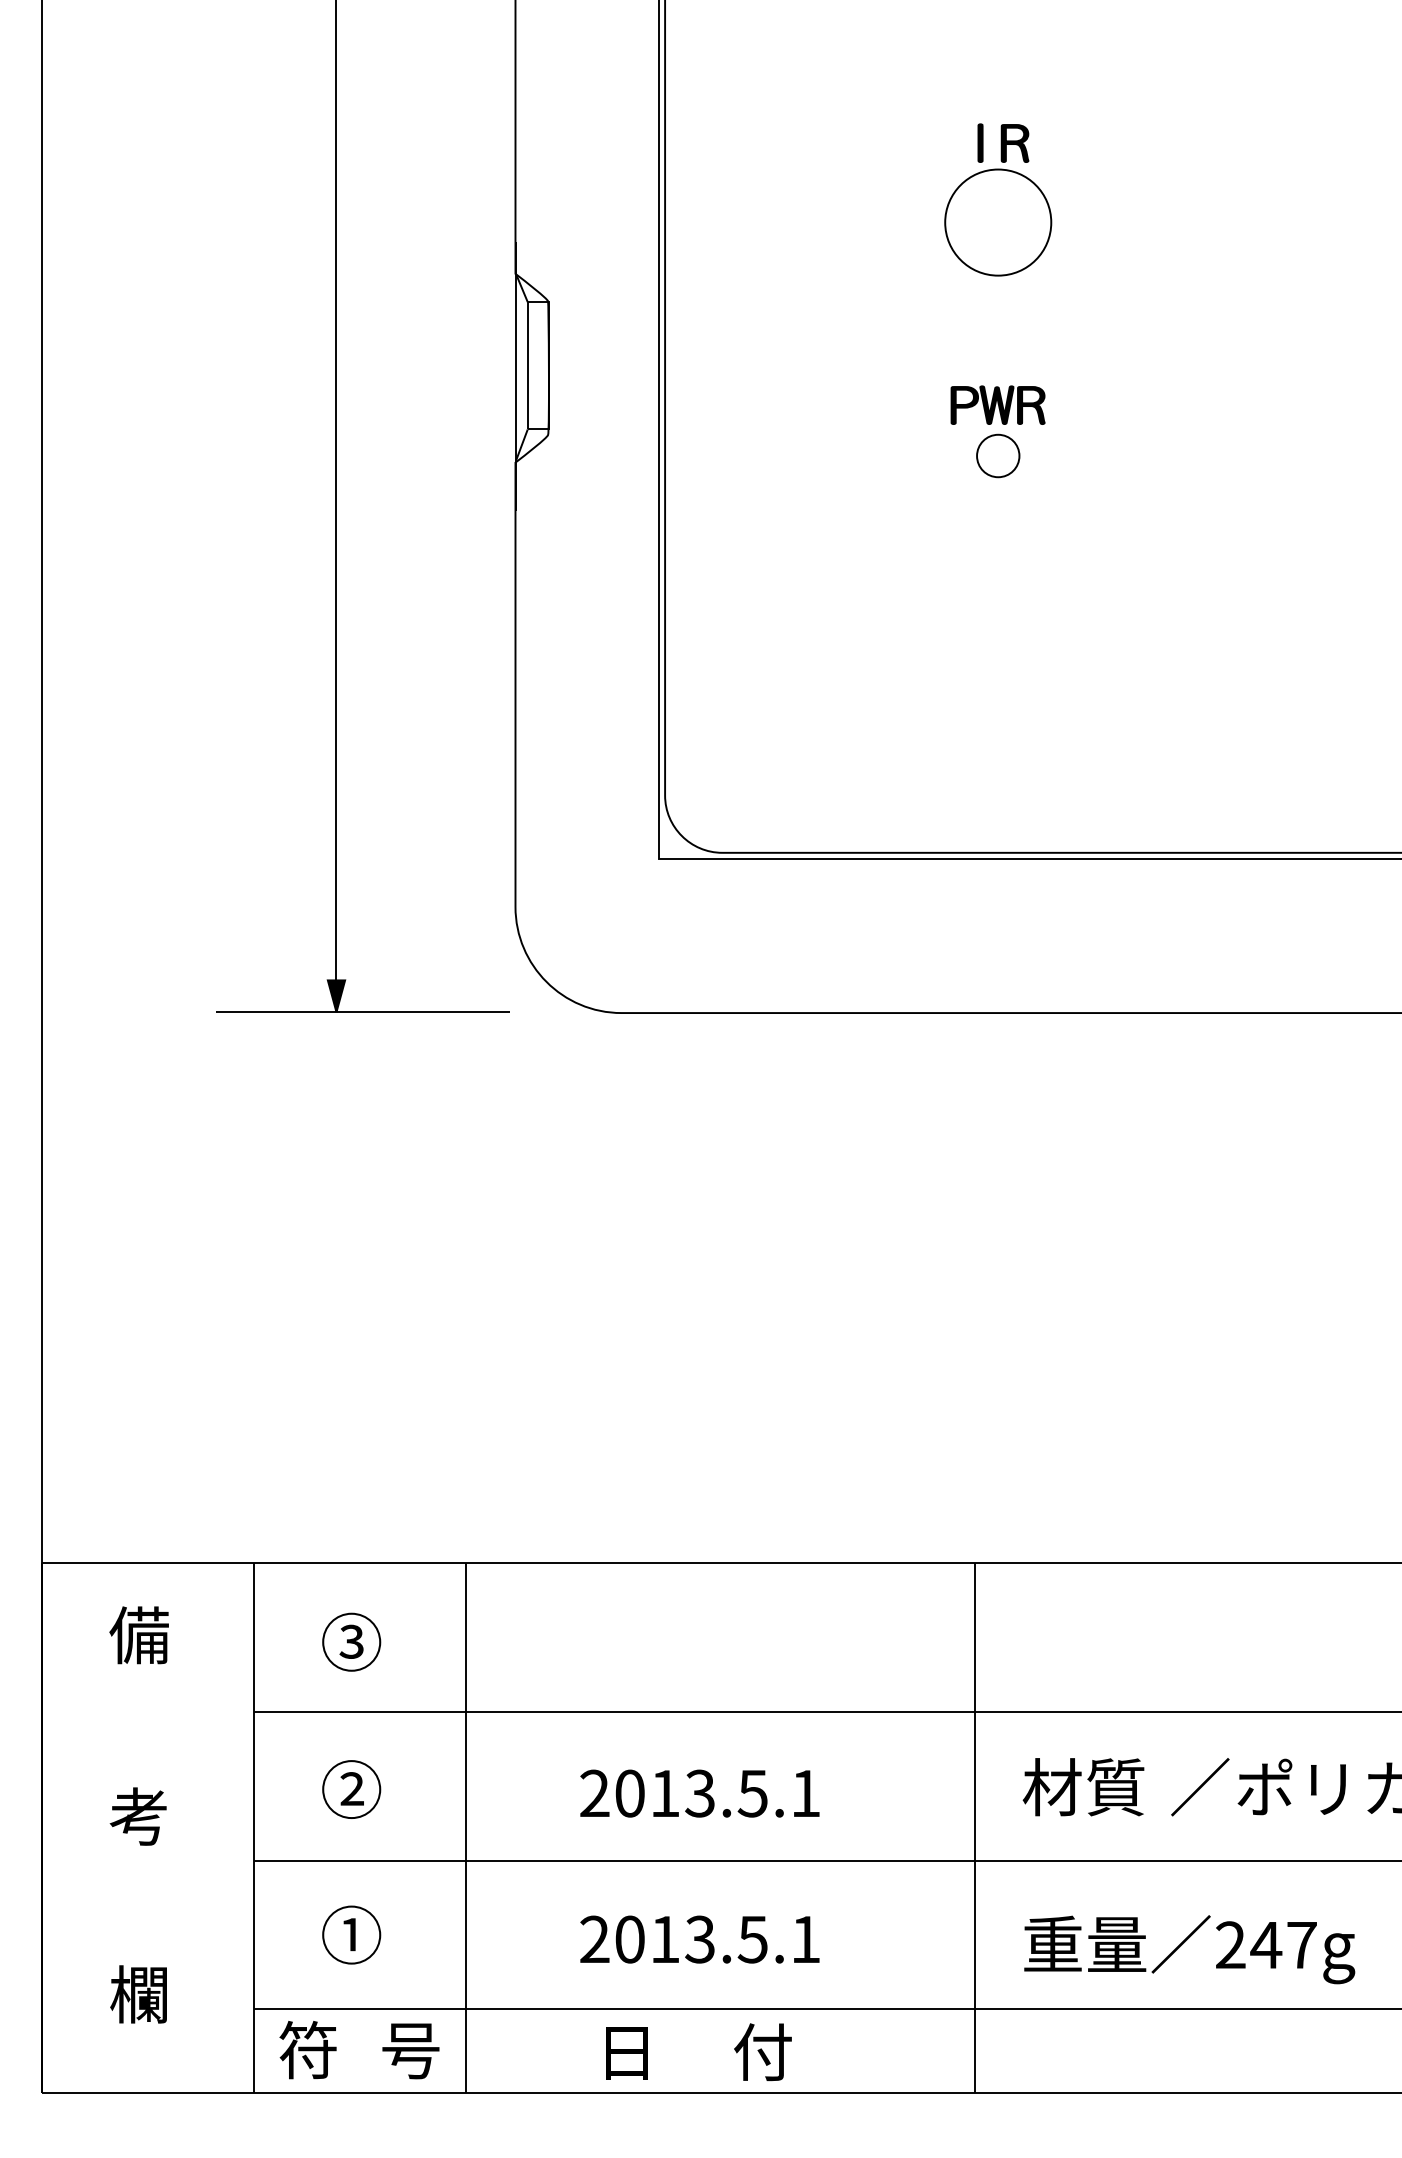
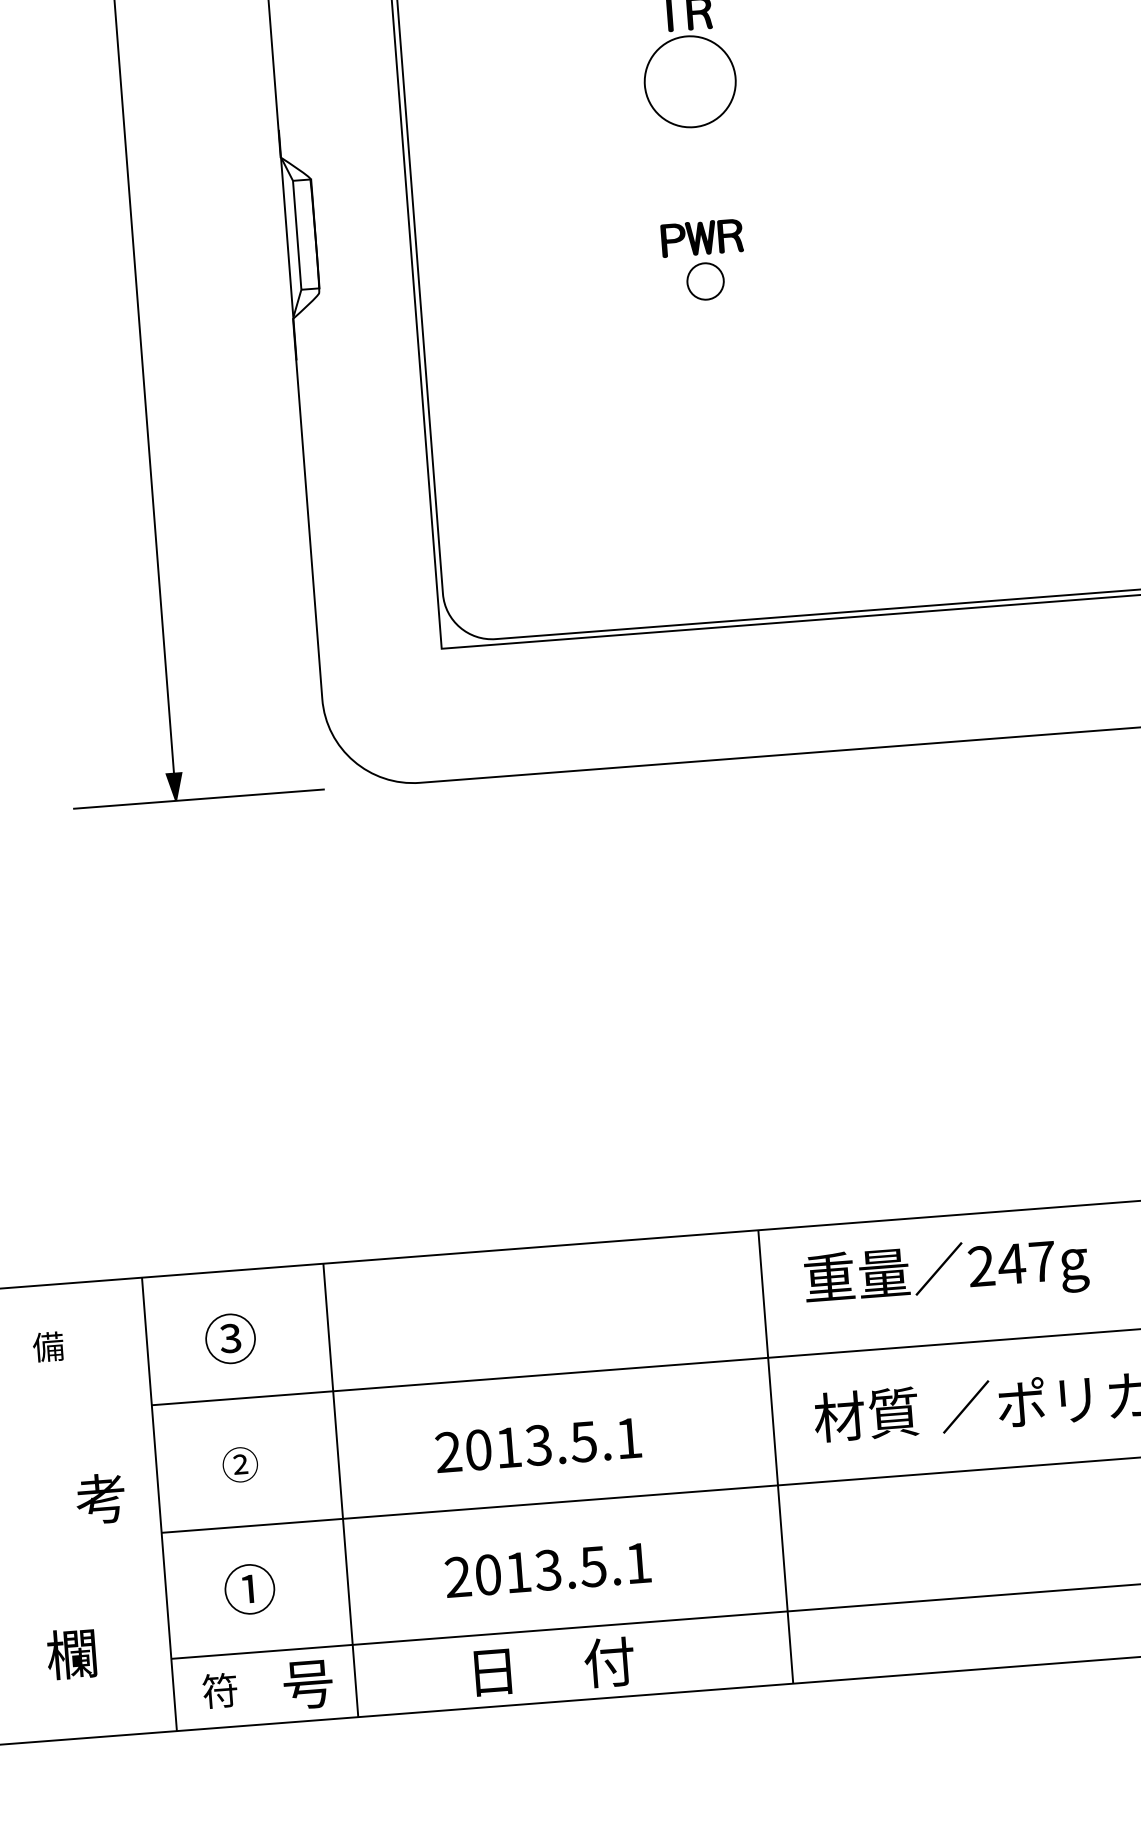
part: (138, 1635) -> (47, 1347), size x0.6
part: (351, 1789) -> (240, 1464), size x0.7
part: (137, 1816) -> (99, 1498), moved
text: (1189, 1949) -> (946, 1272), moved
part: (307, 2050) -> (219, 1691), size x0.7

